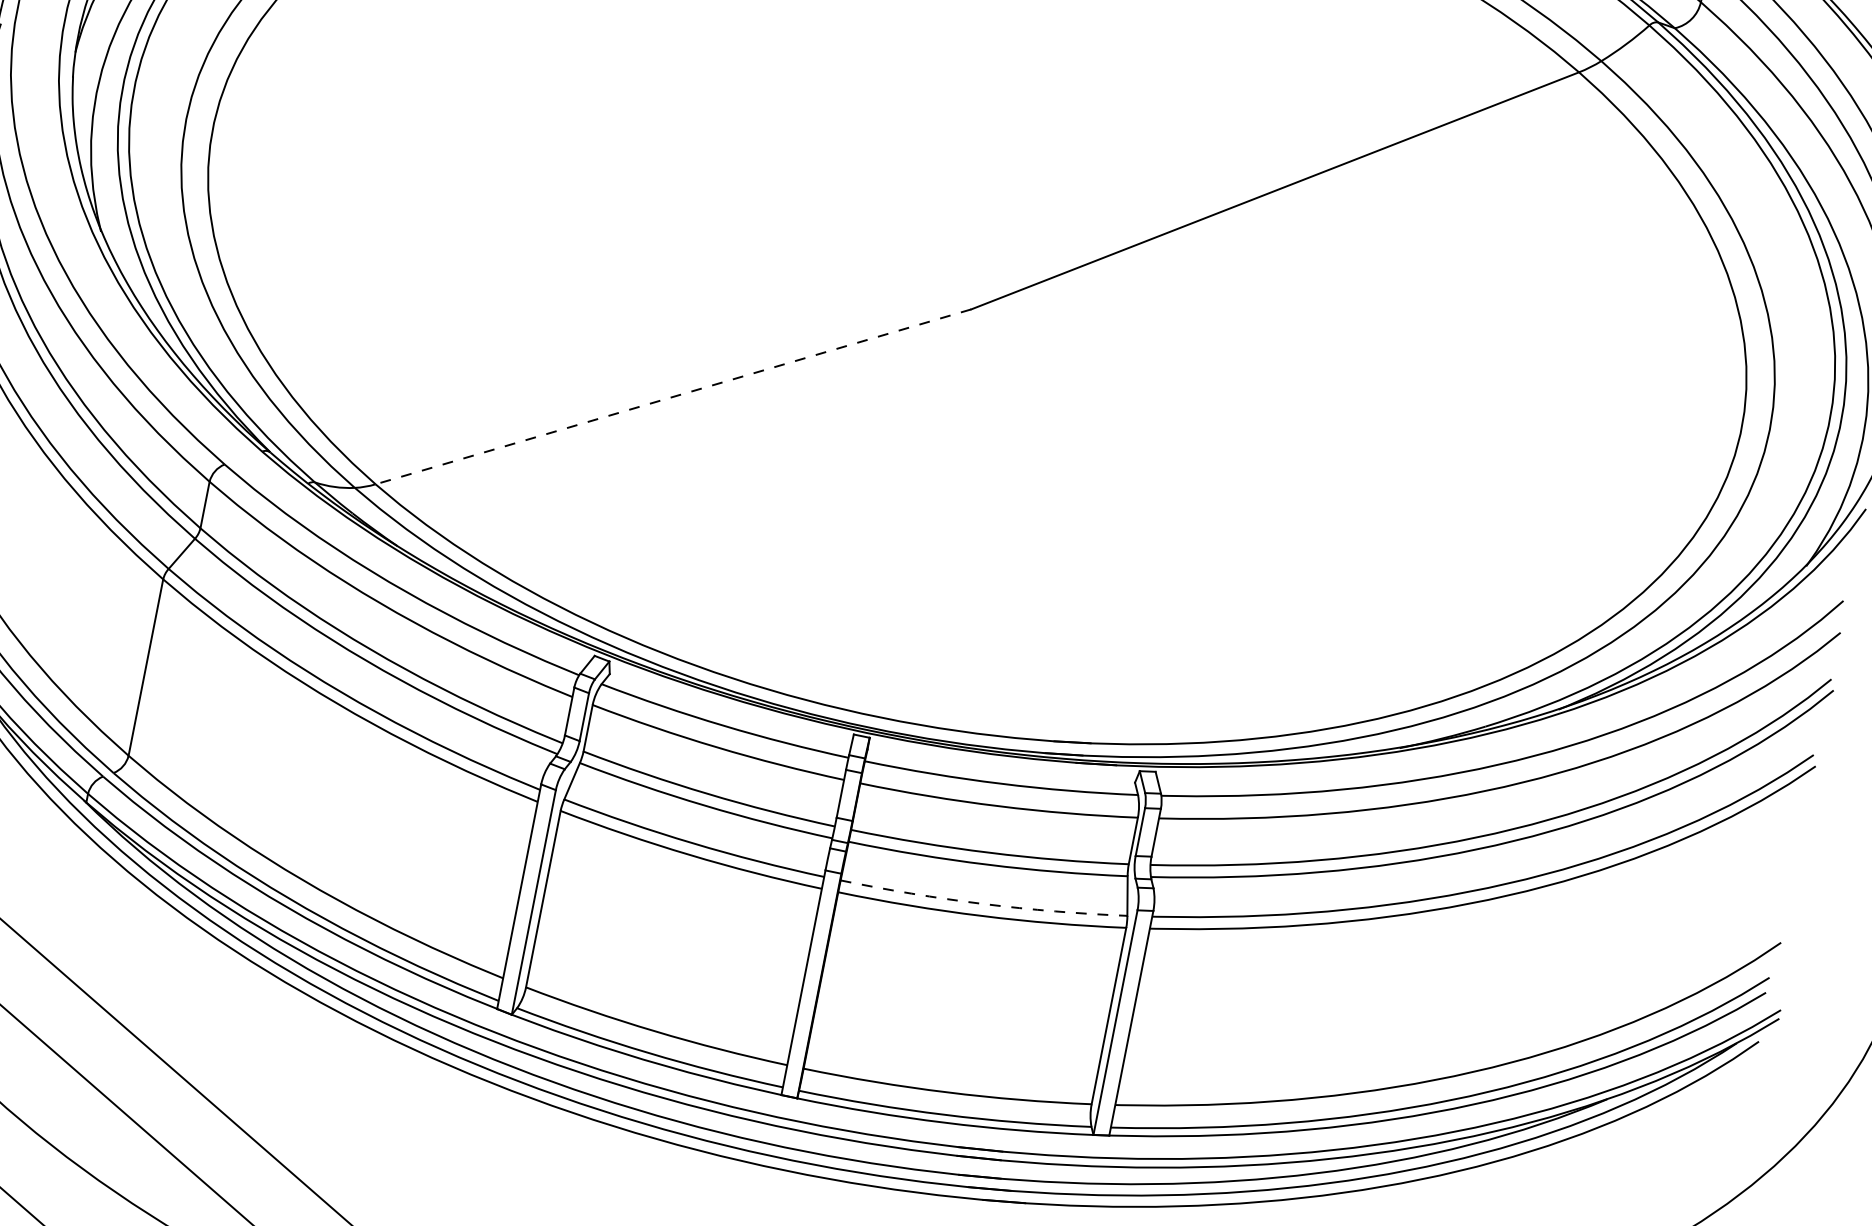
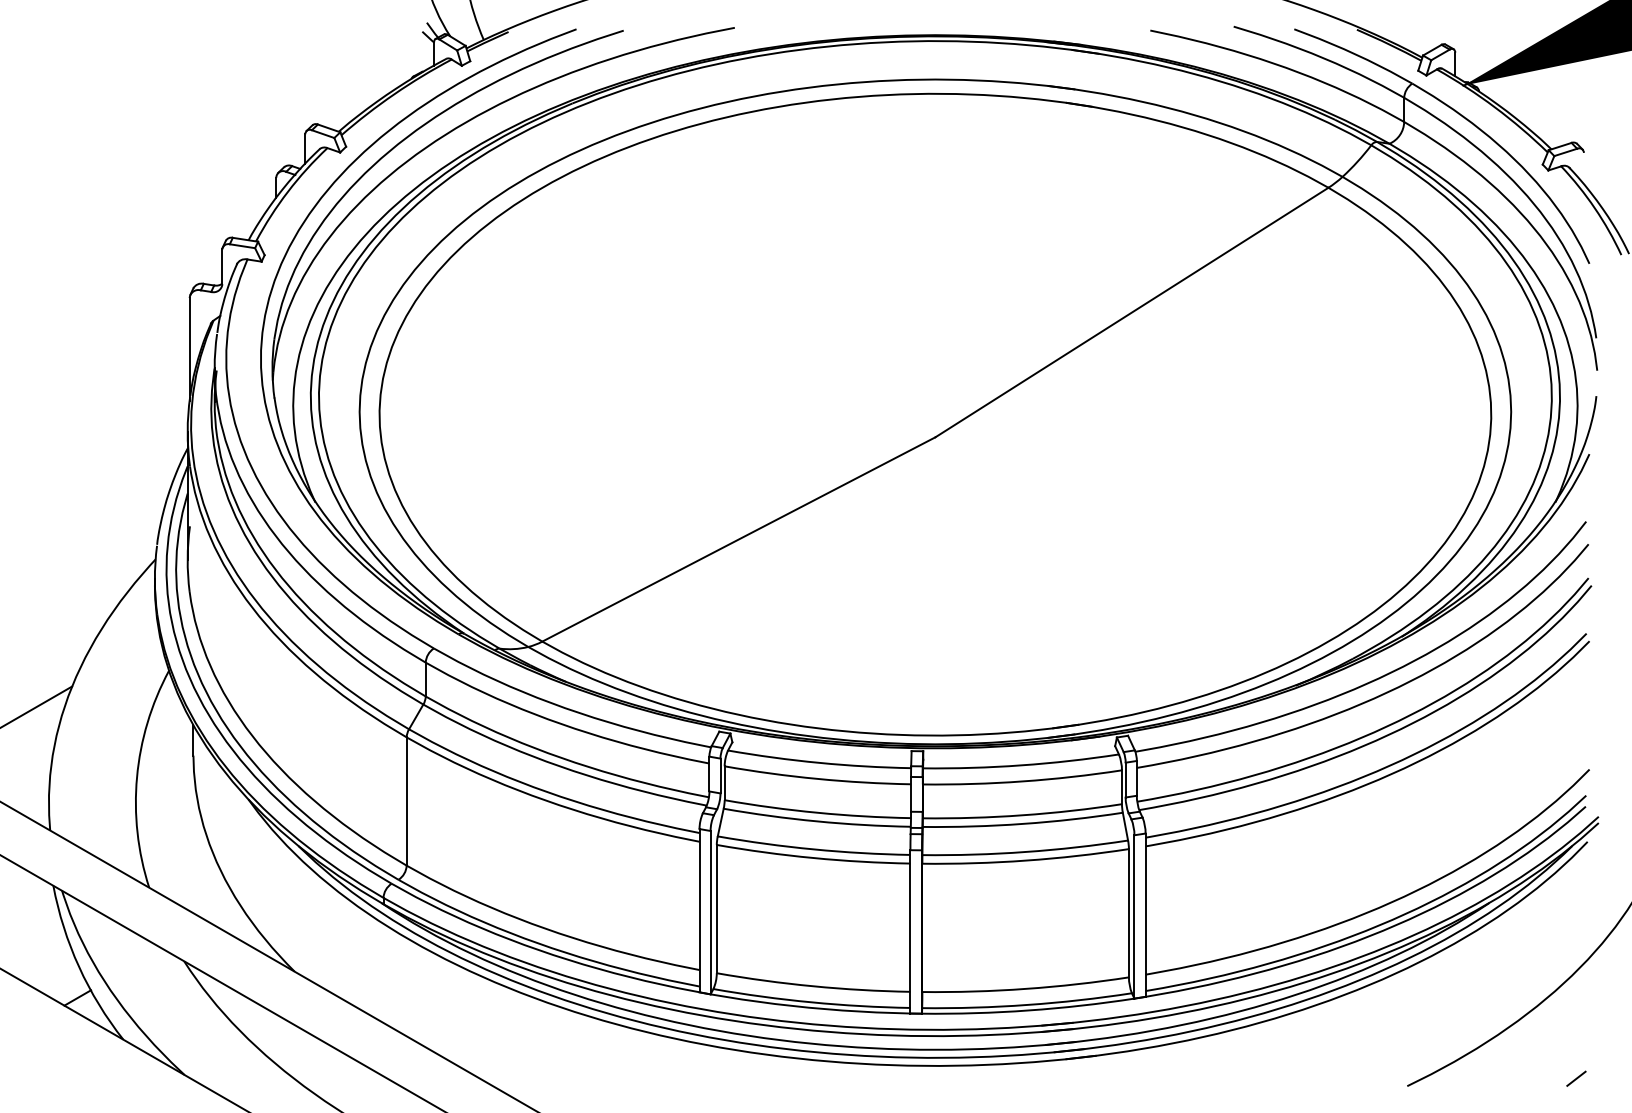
line: (672, 396) -> (738, 539), dashed -> solid
arc: (983, 904) -> (1025, 852), dashed -> solid

